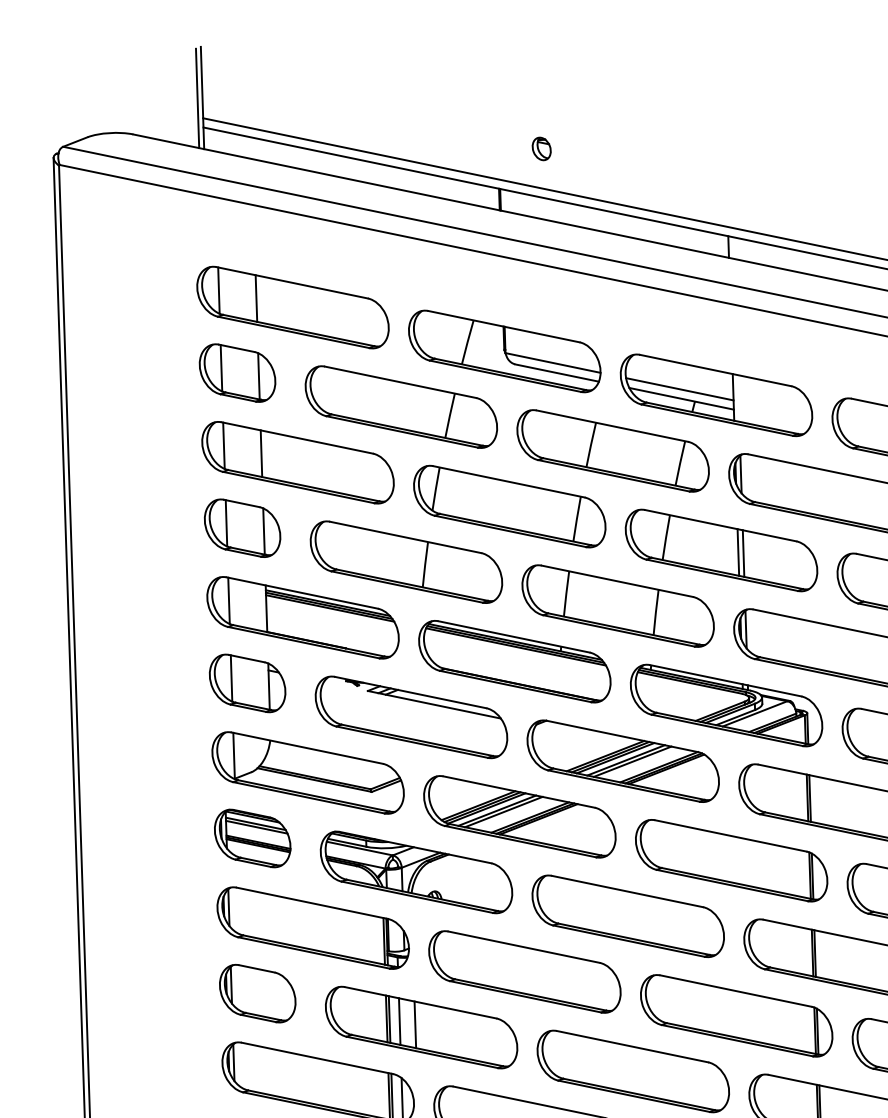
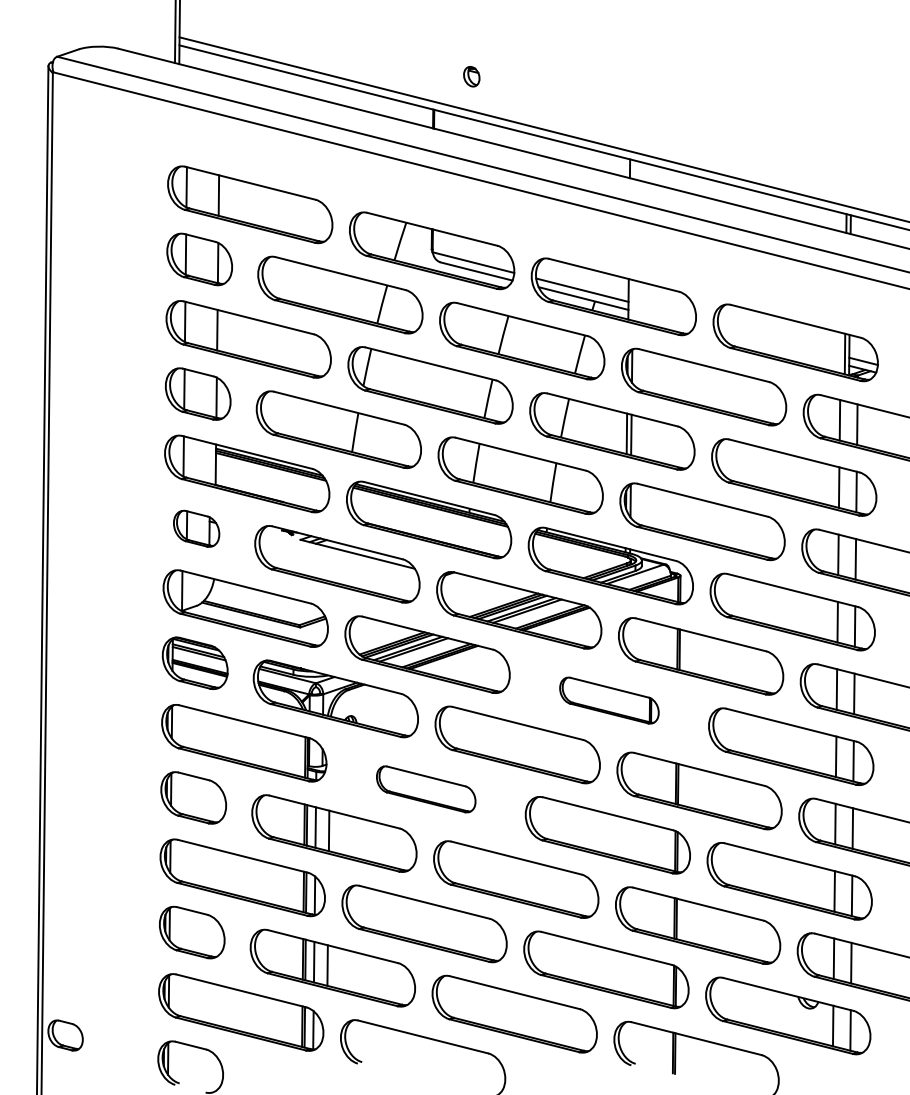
part: (247, 683) -> (196, 528), size x0.7
part: (731, 860) -> (609, 700), size x0.6
part: (525, 972) -> (426, 789), size x0.6

